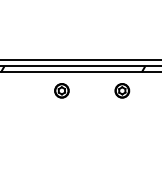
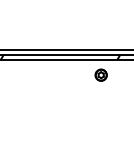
part: (61, 89) -> (50, 74), removed

